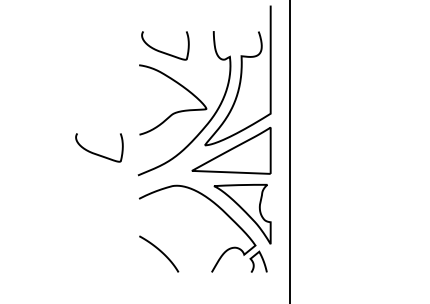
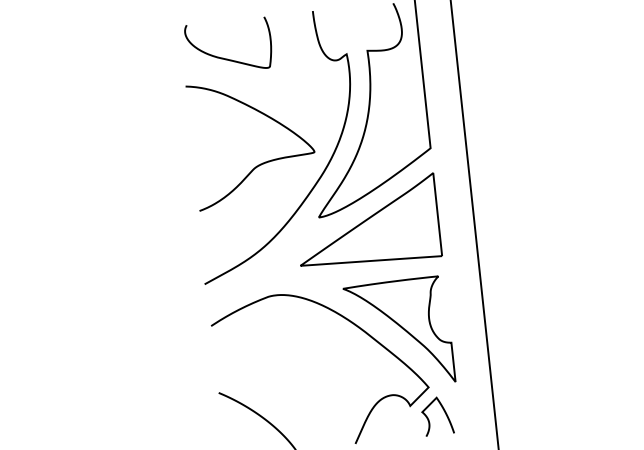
curve: (97, 153) -> (127, 252), removed

